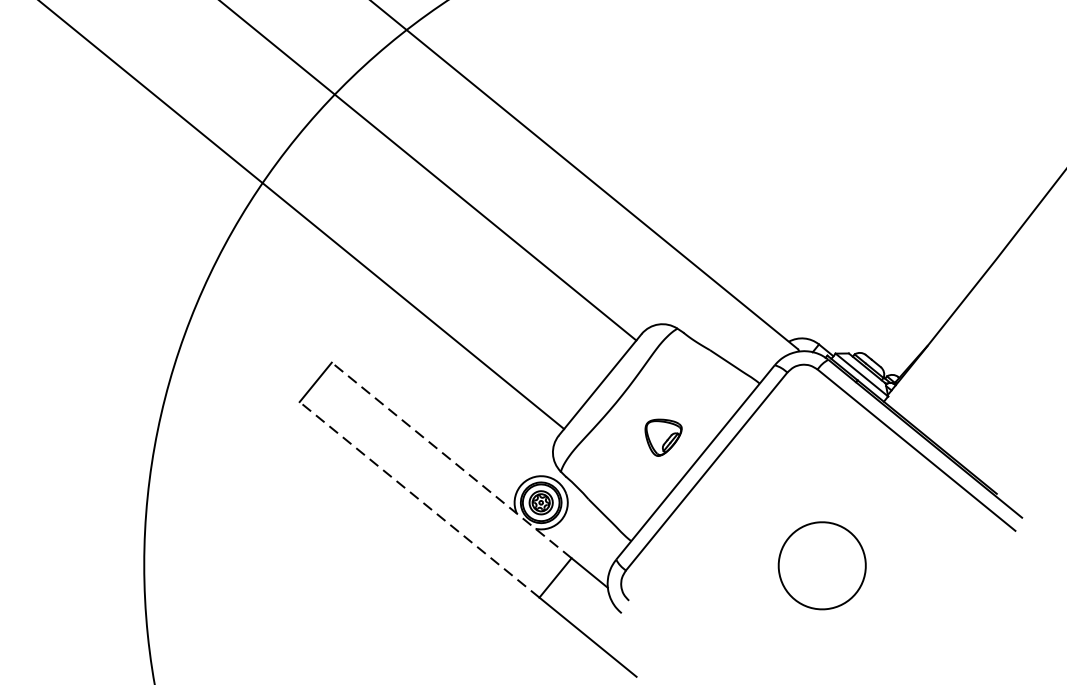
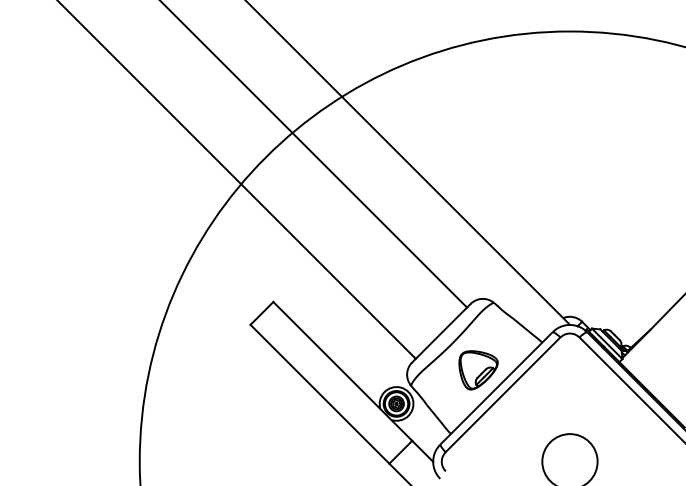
part: (664, 437) -> (478, 370), size x1.67
line: (451, 460) -> (342, 371), dashed -> solid
line: (418, 498) -> (319, 393), dashed -> solid

